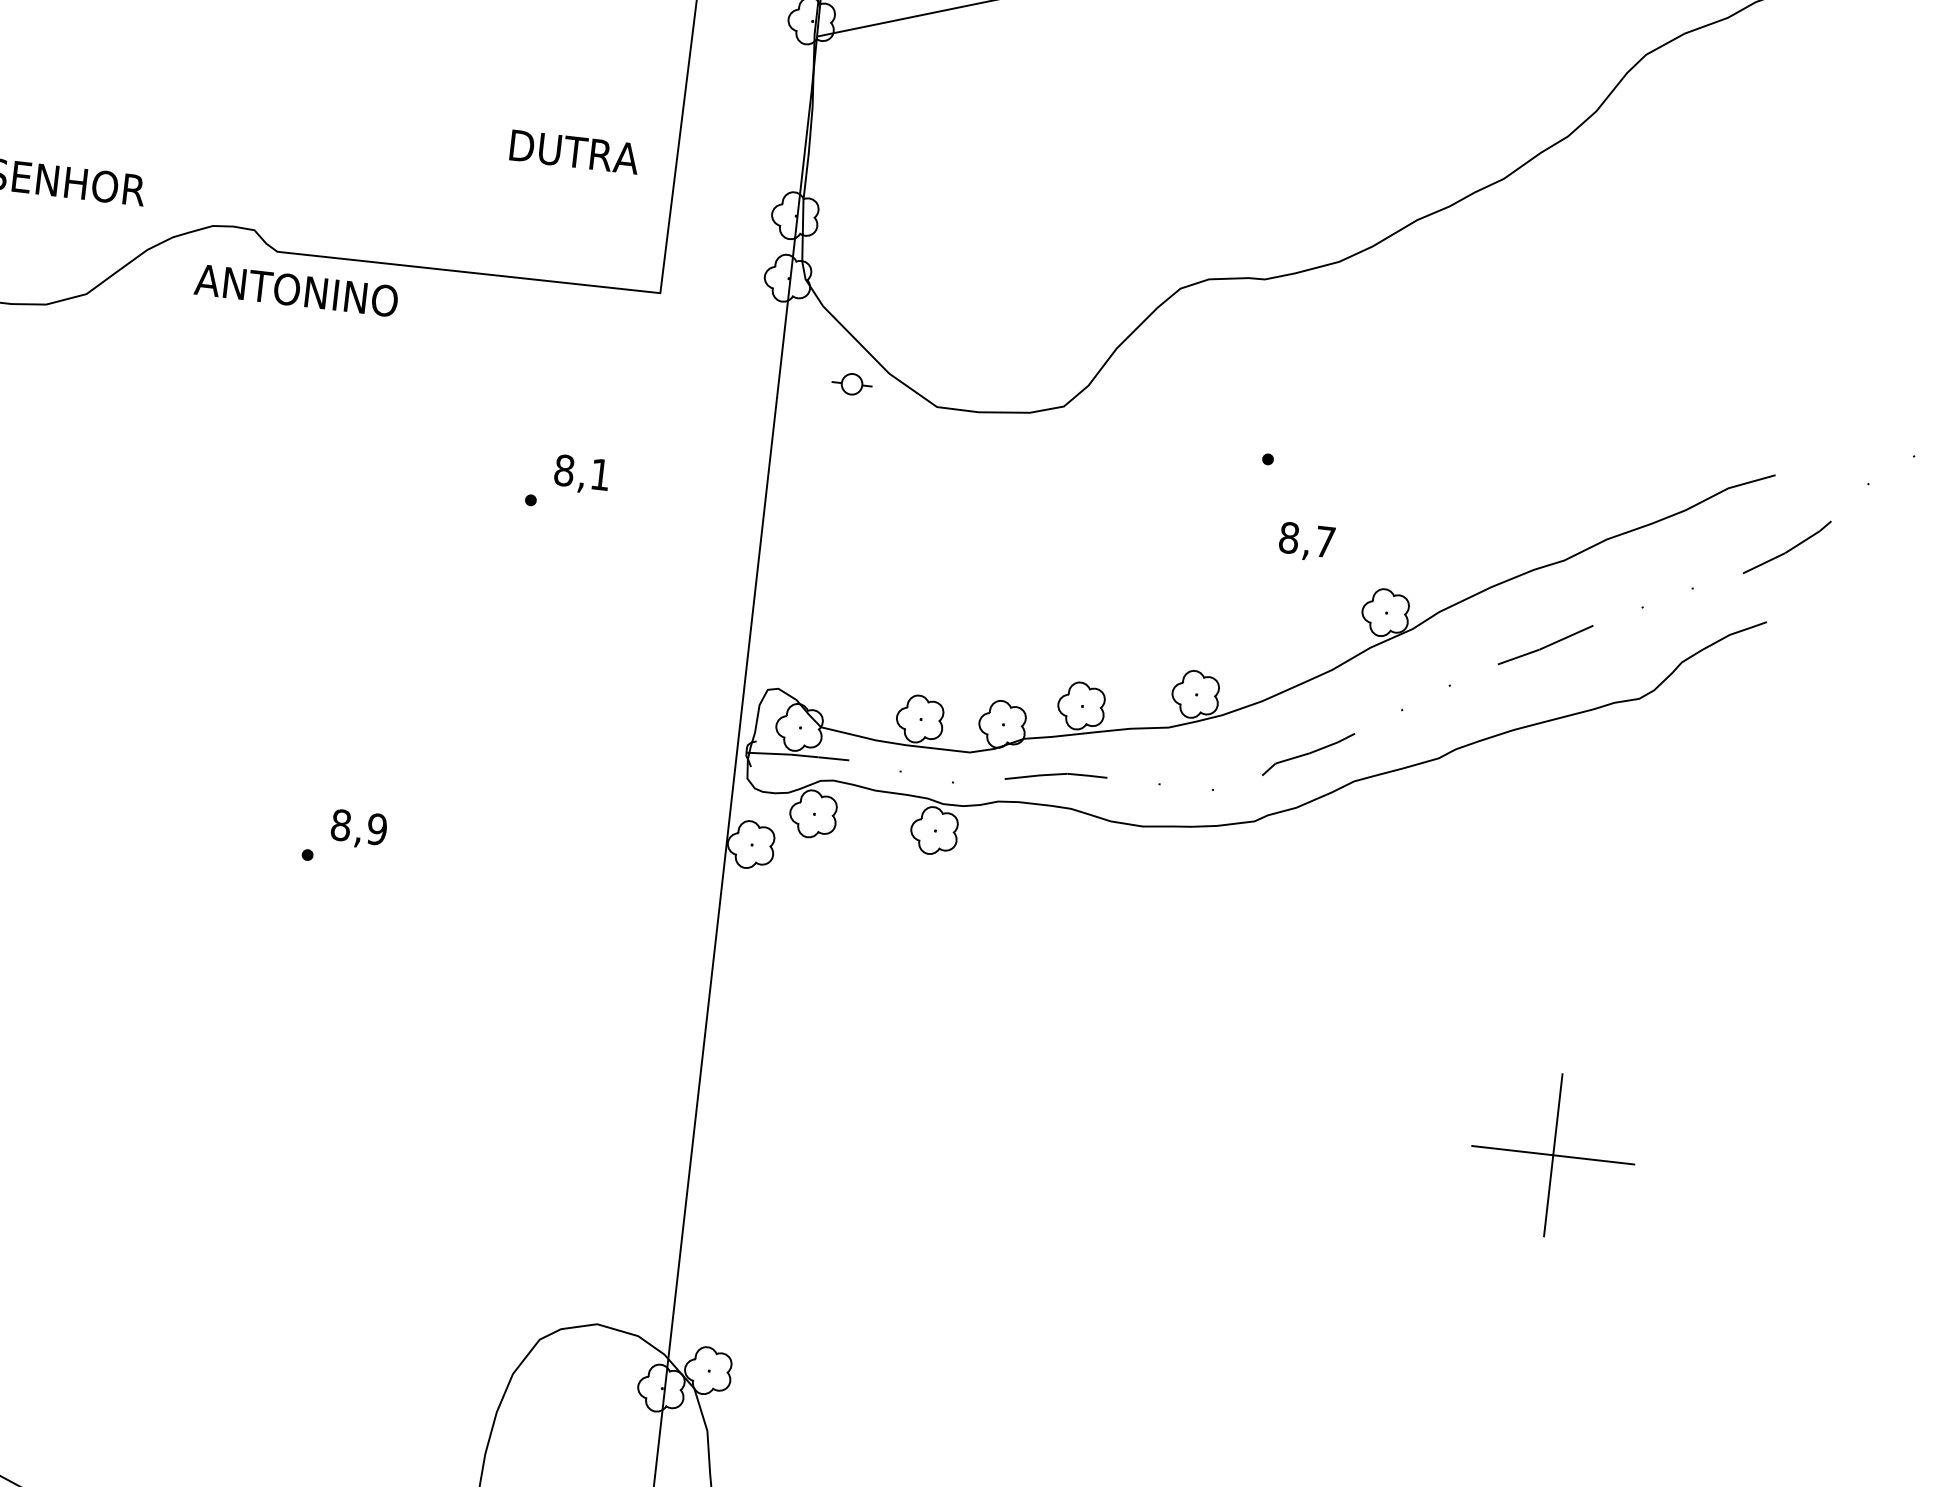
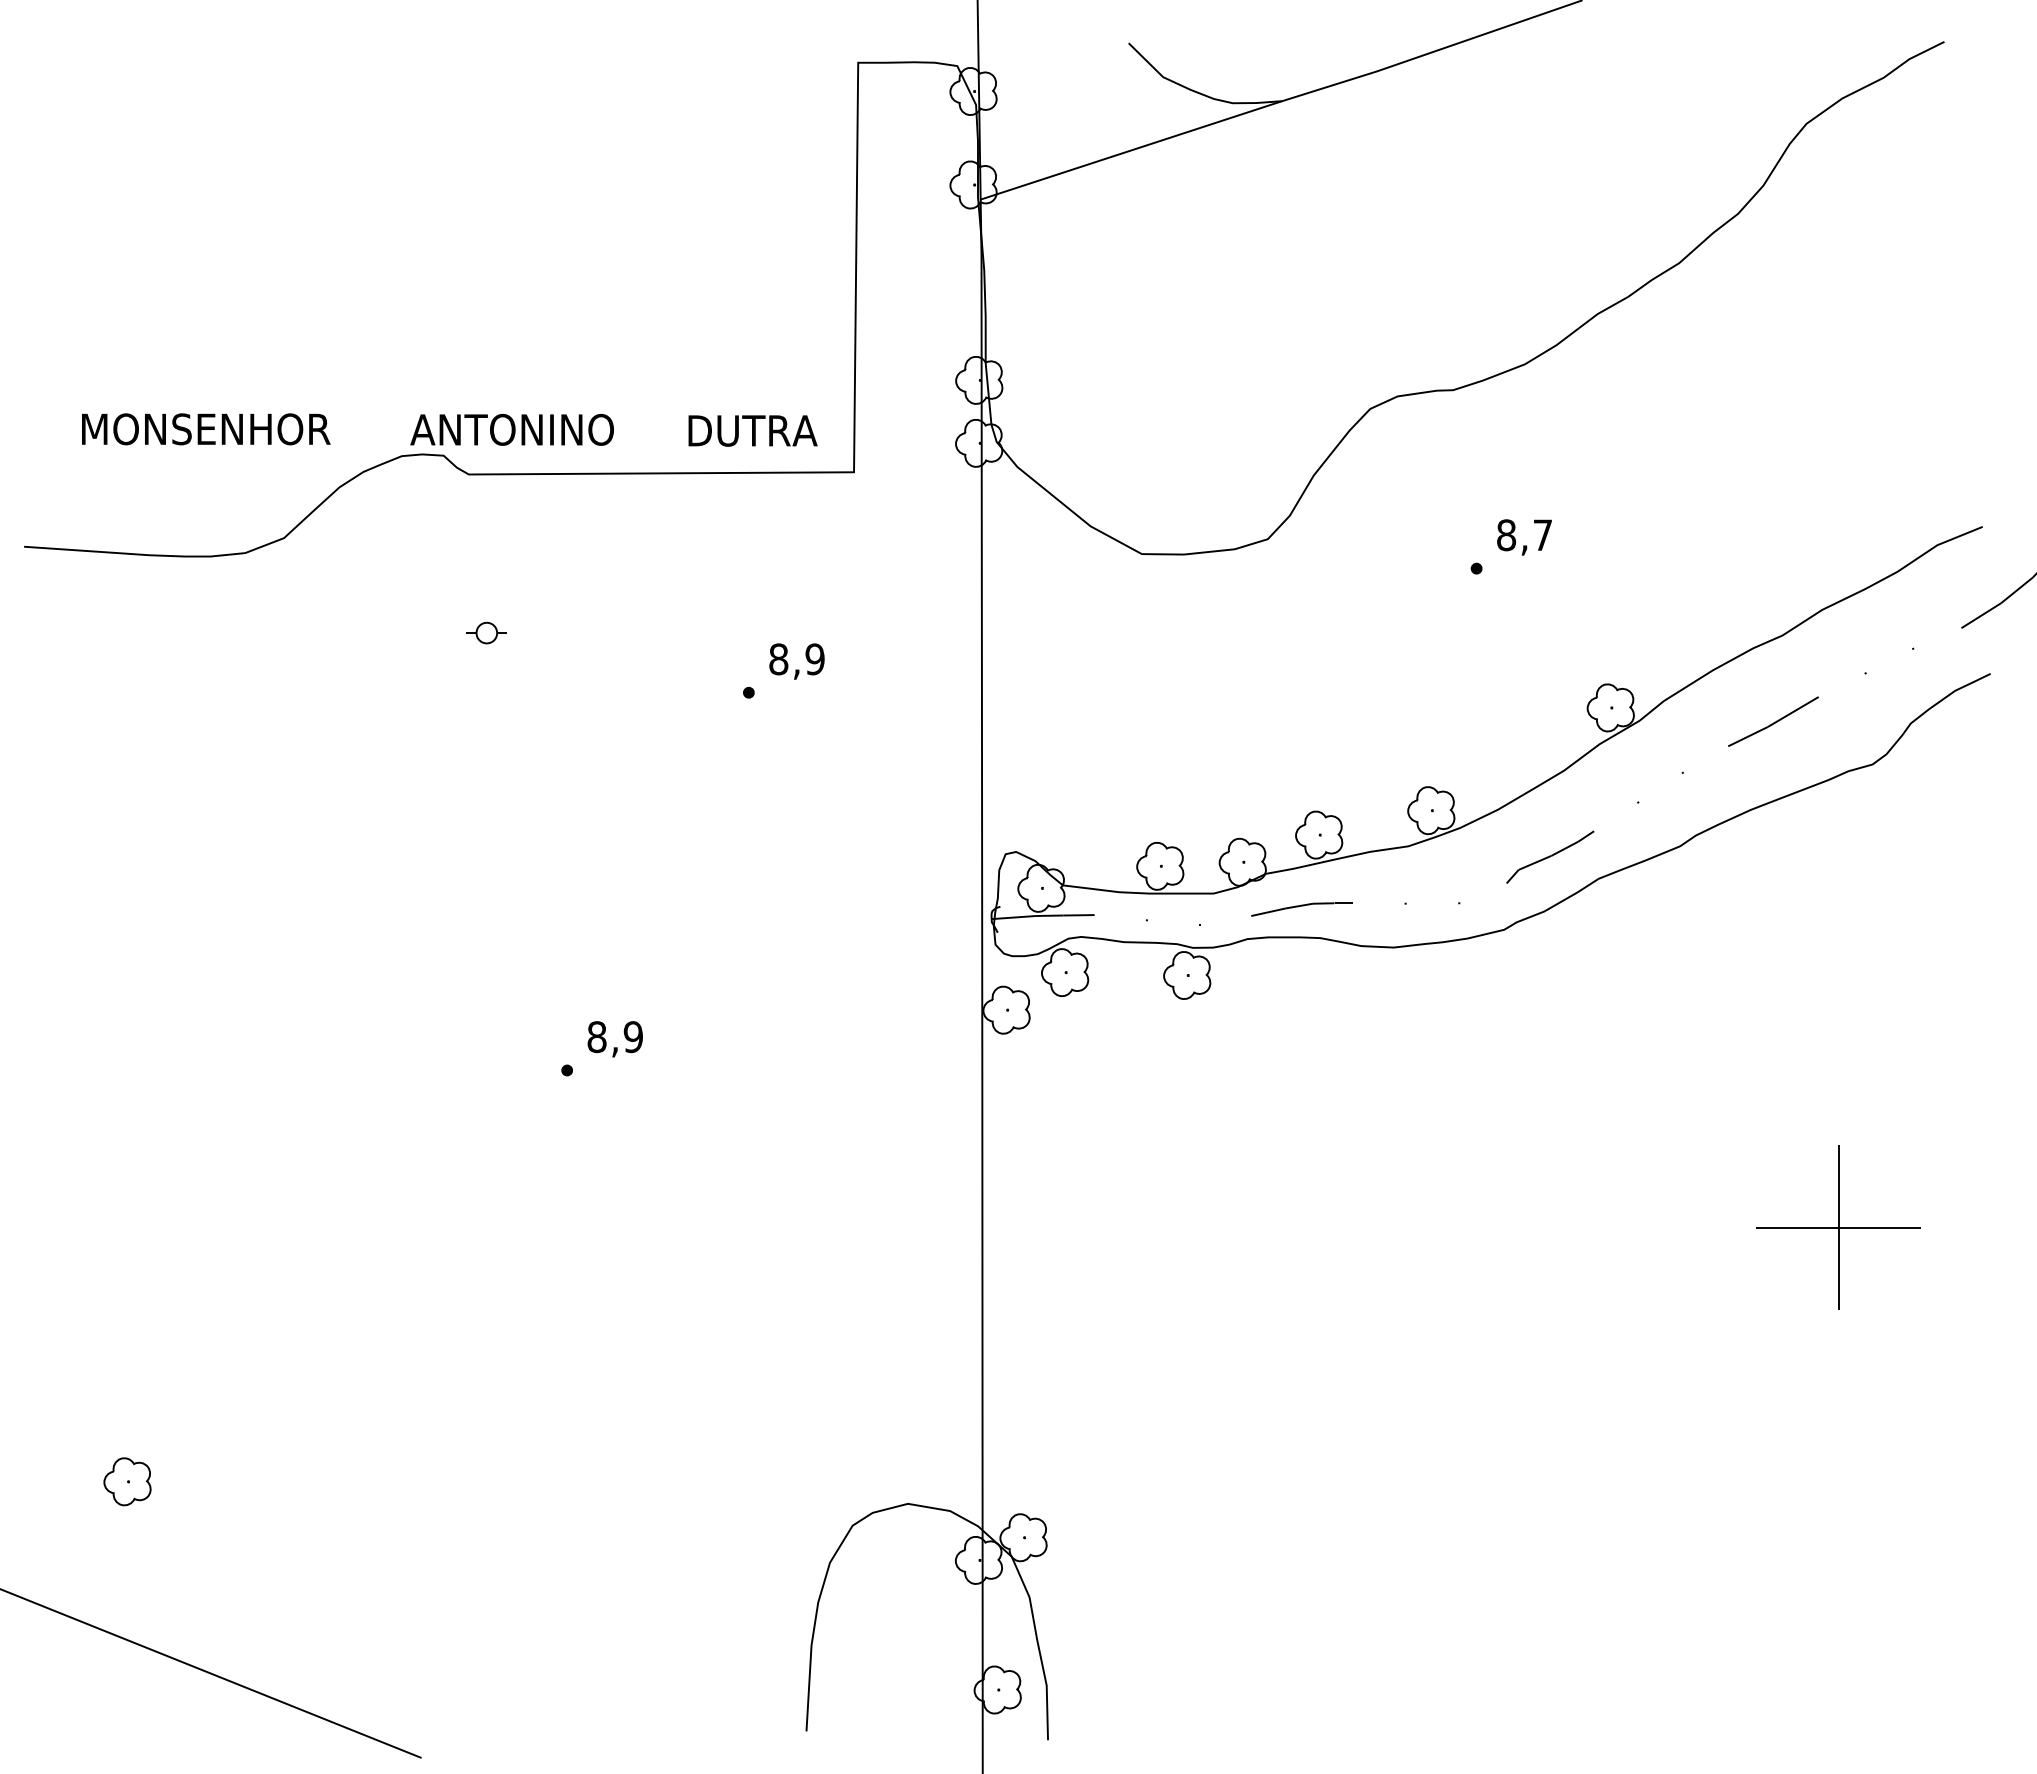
text: (574, 151) -> (752, 430), moved
text: (295, 290) -> (511, 429), moved
part: (851, 383) -> (486, 632), moved
text: (599, 474) -> (814, 659), 8,1 -> 8,9
text: (1306, 542) -> (1524, 537), moved

